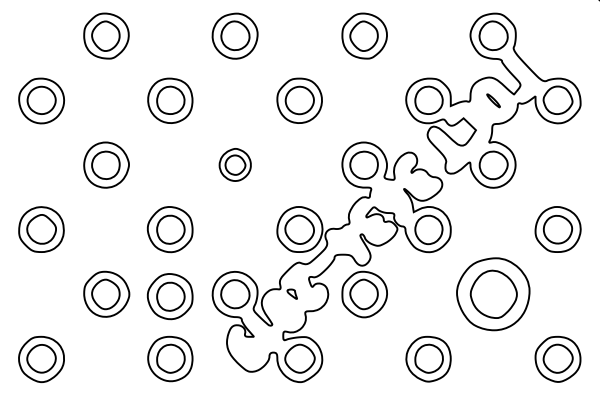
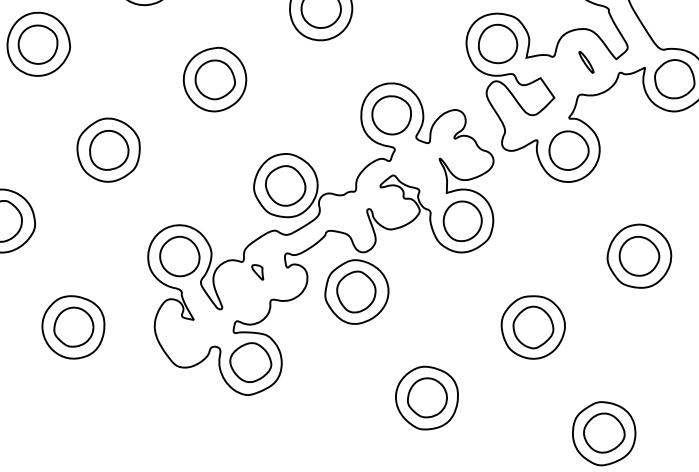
part: (235, 164) -> (215, 78), size x1.43
part: (492, 294) -> (532, 327), size x0.62
part: (170, 296) -> (90, 241), removed

